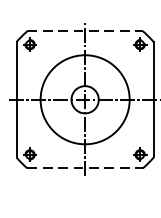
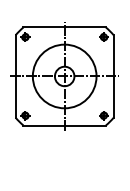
line: (86, 31) -> (65, 27), dashed -> solid
line: (86, 168) -> (65, 125), dashed -> solid

